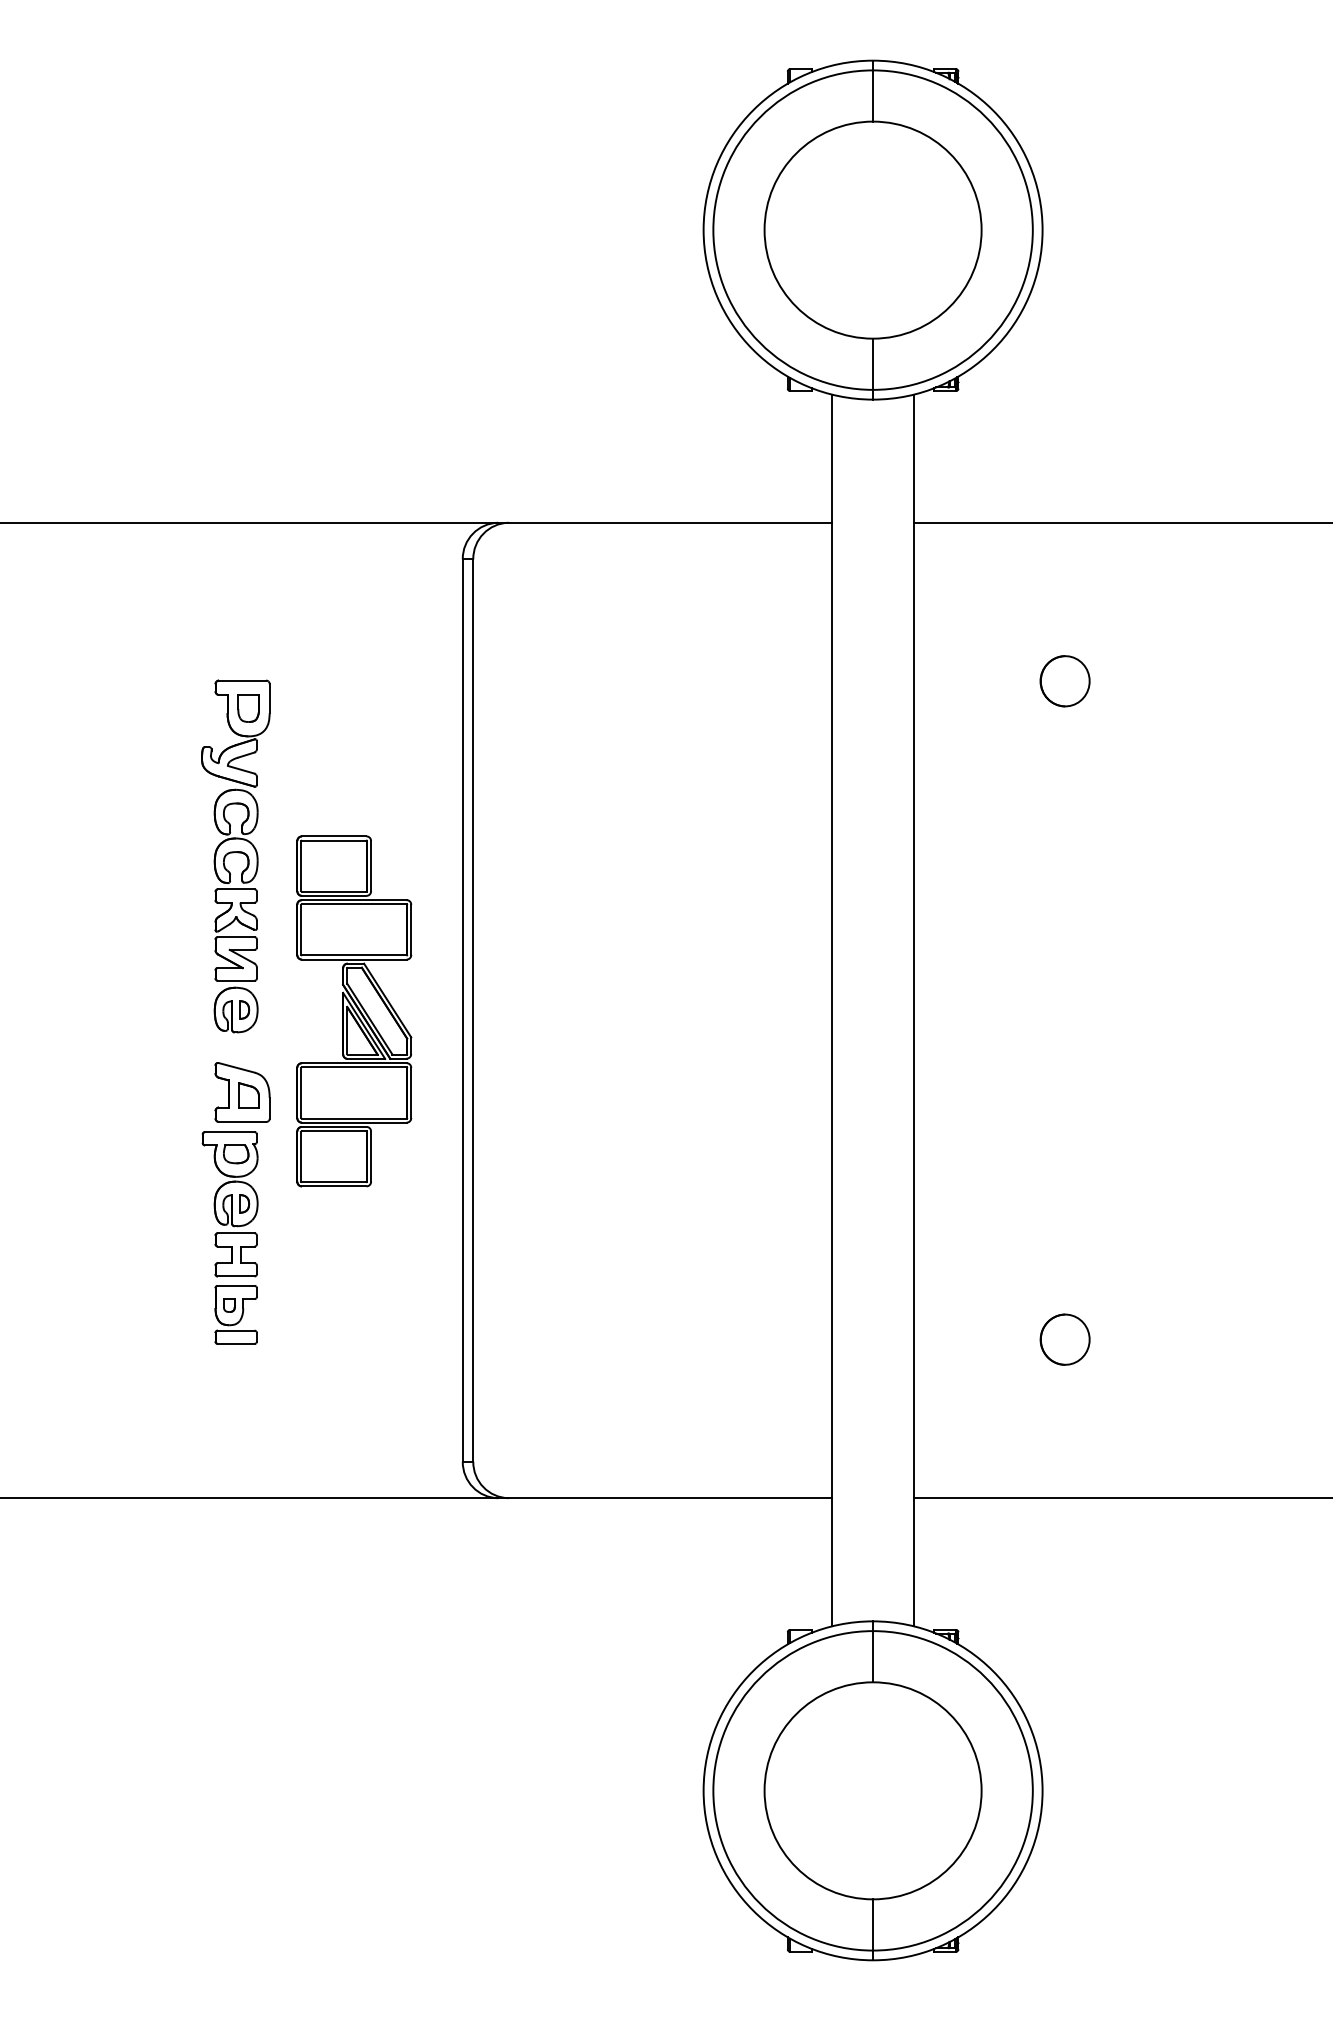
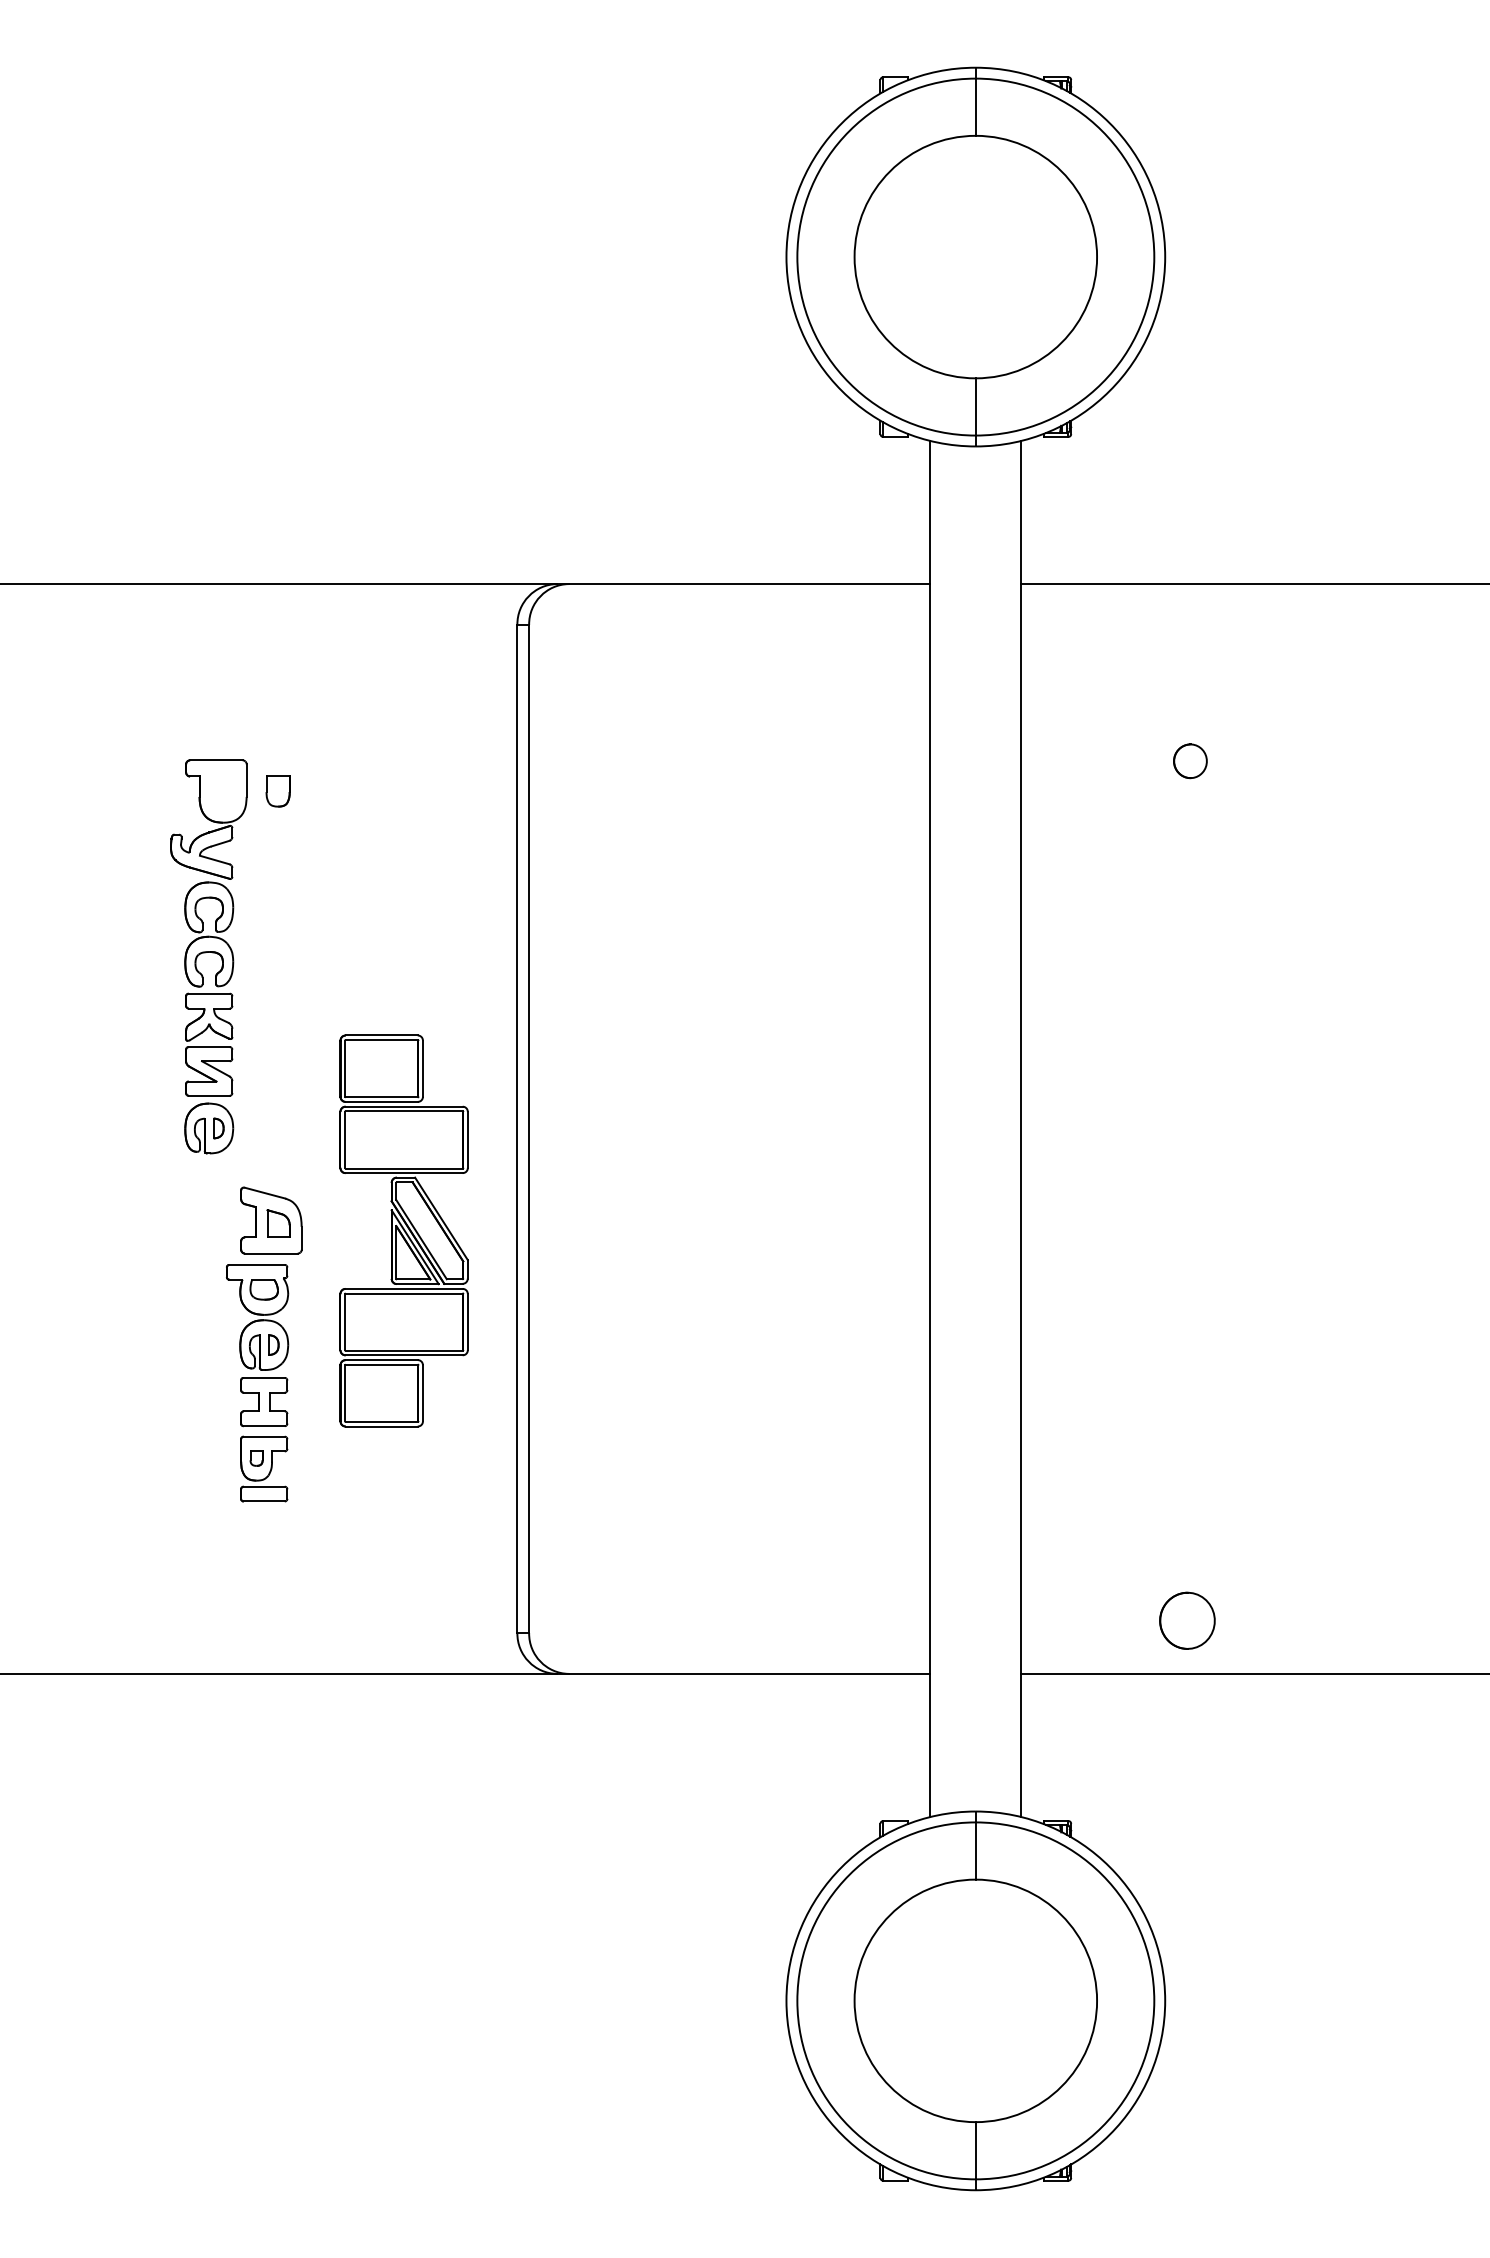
part: (1065, 681) -> (1190, 761), size x0.6
part: (235, 856) -> (208, 956), moved
part: (353, 1010) -> (403, 1230), moved
part: (1065, 1339) -> (1187, 1620), moved

